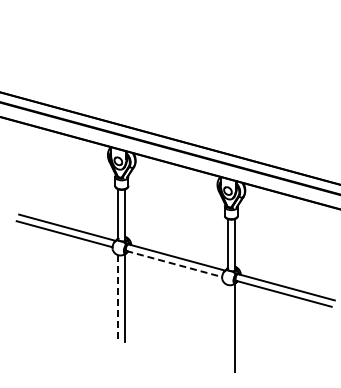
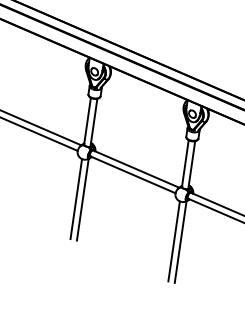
line: (174, 264) -> (133, 175), dashed -> solid
line: (118, 298) -> (76, 199), dashed -> solid
line: (227, 328) -> (173, 241), added

